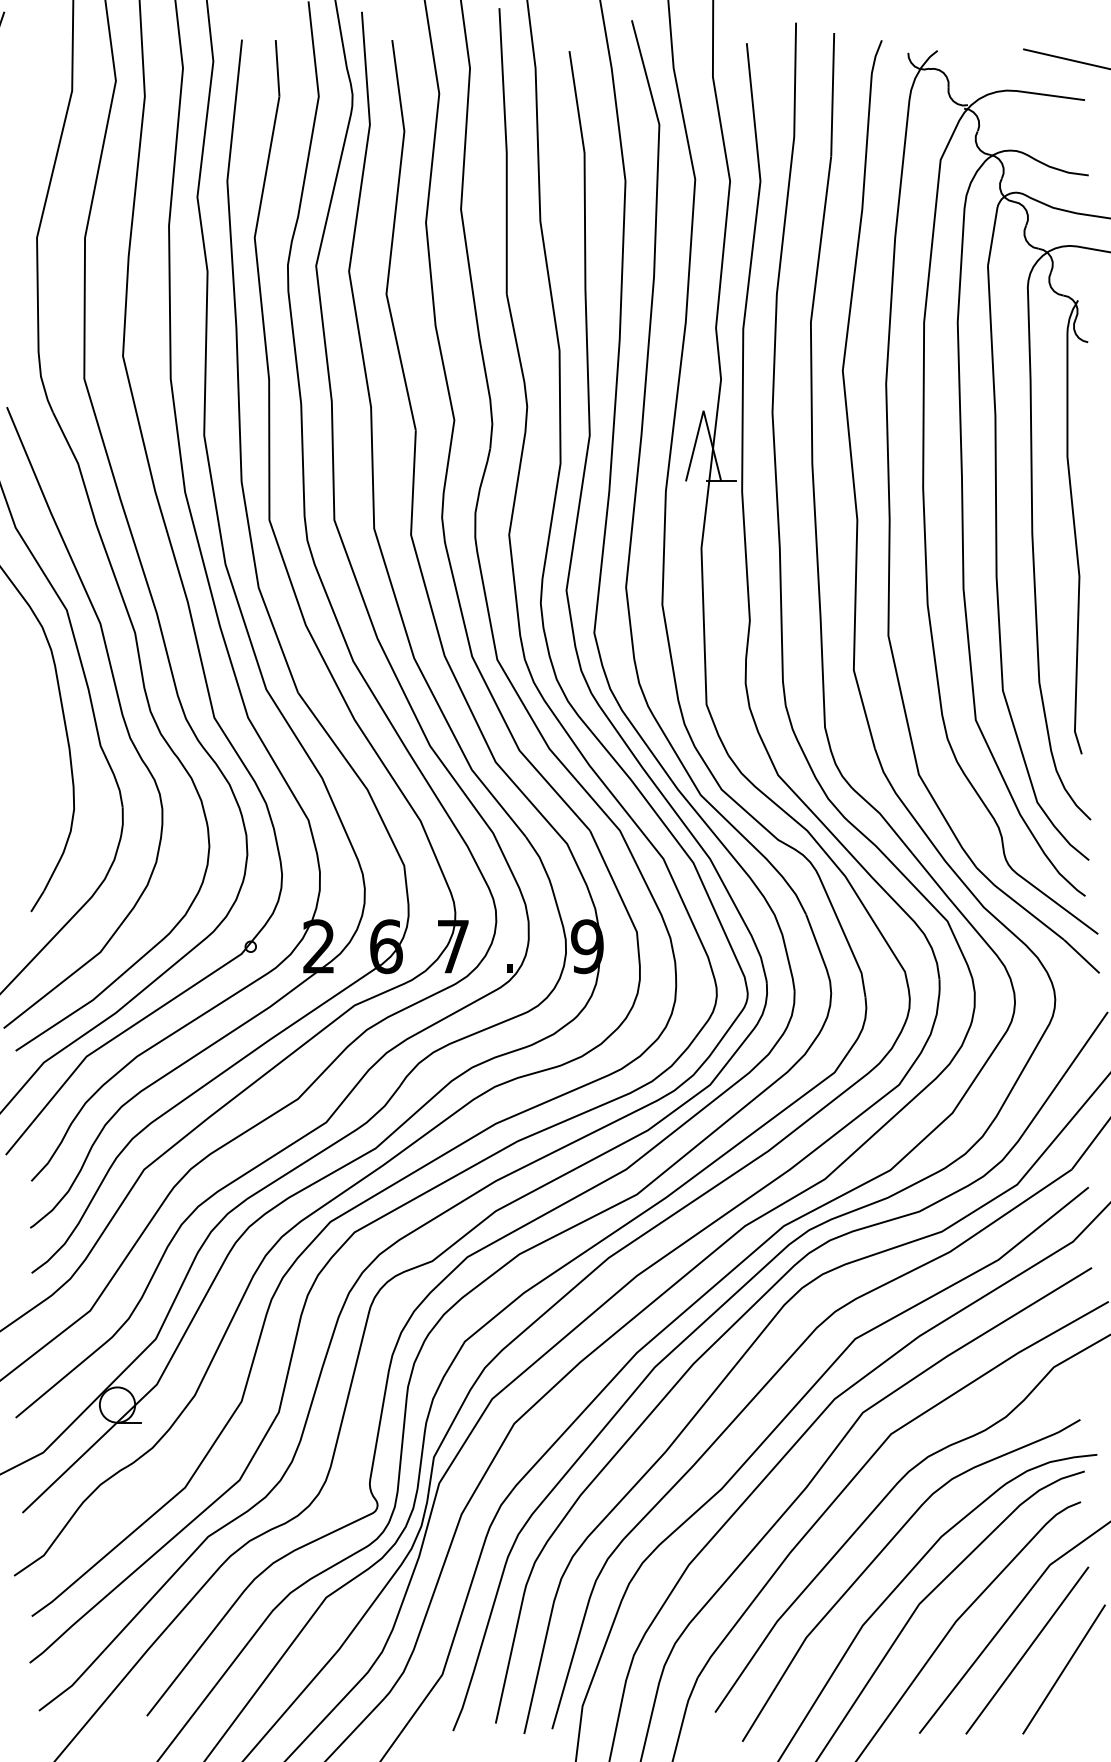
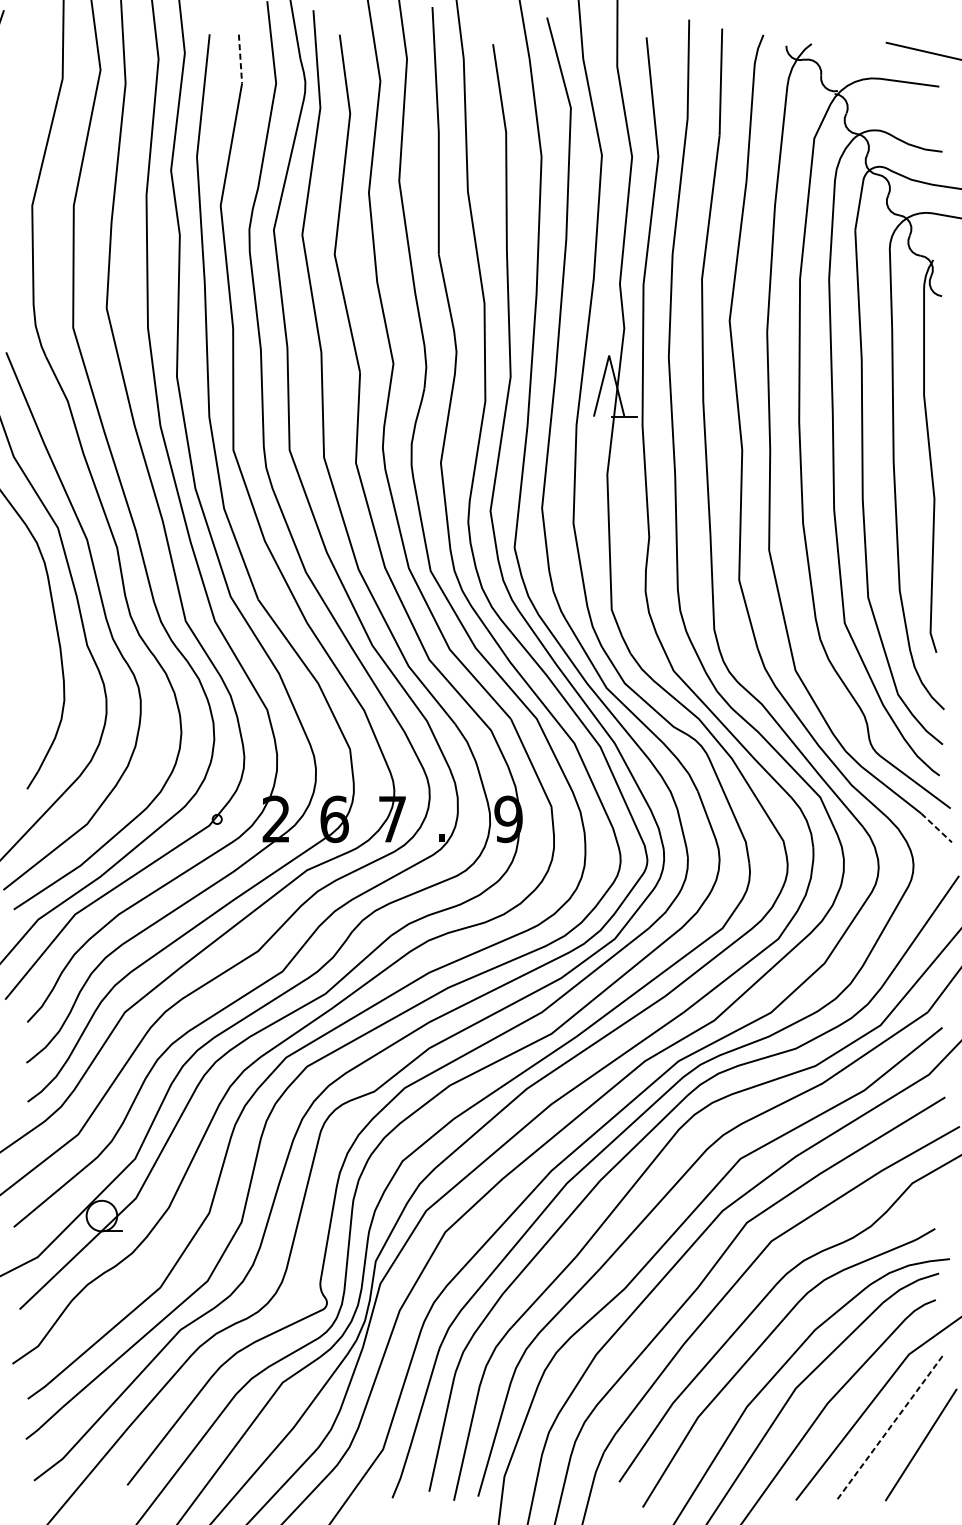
line: (277, 68) -> (240, 59), solid -> dashed
line: (1082, 956) -> (937, 827), solid -> dashed
line: (1027, 1650) -> (889, 1428), solid -> dashed

